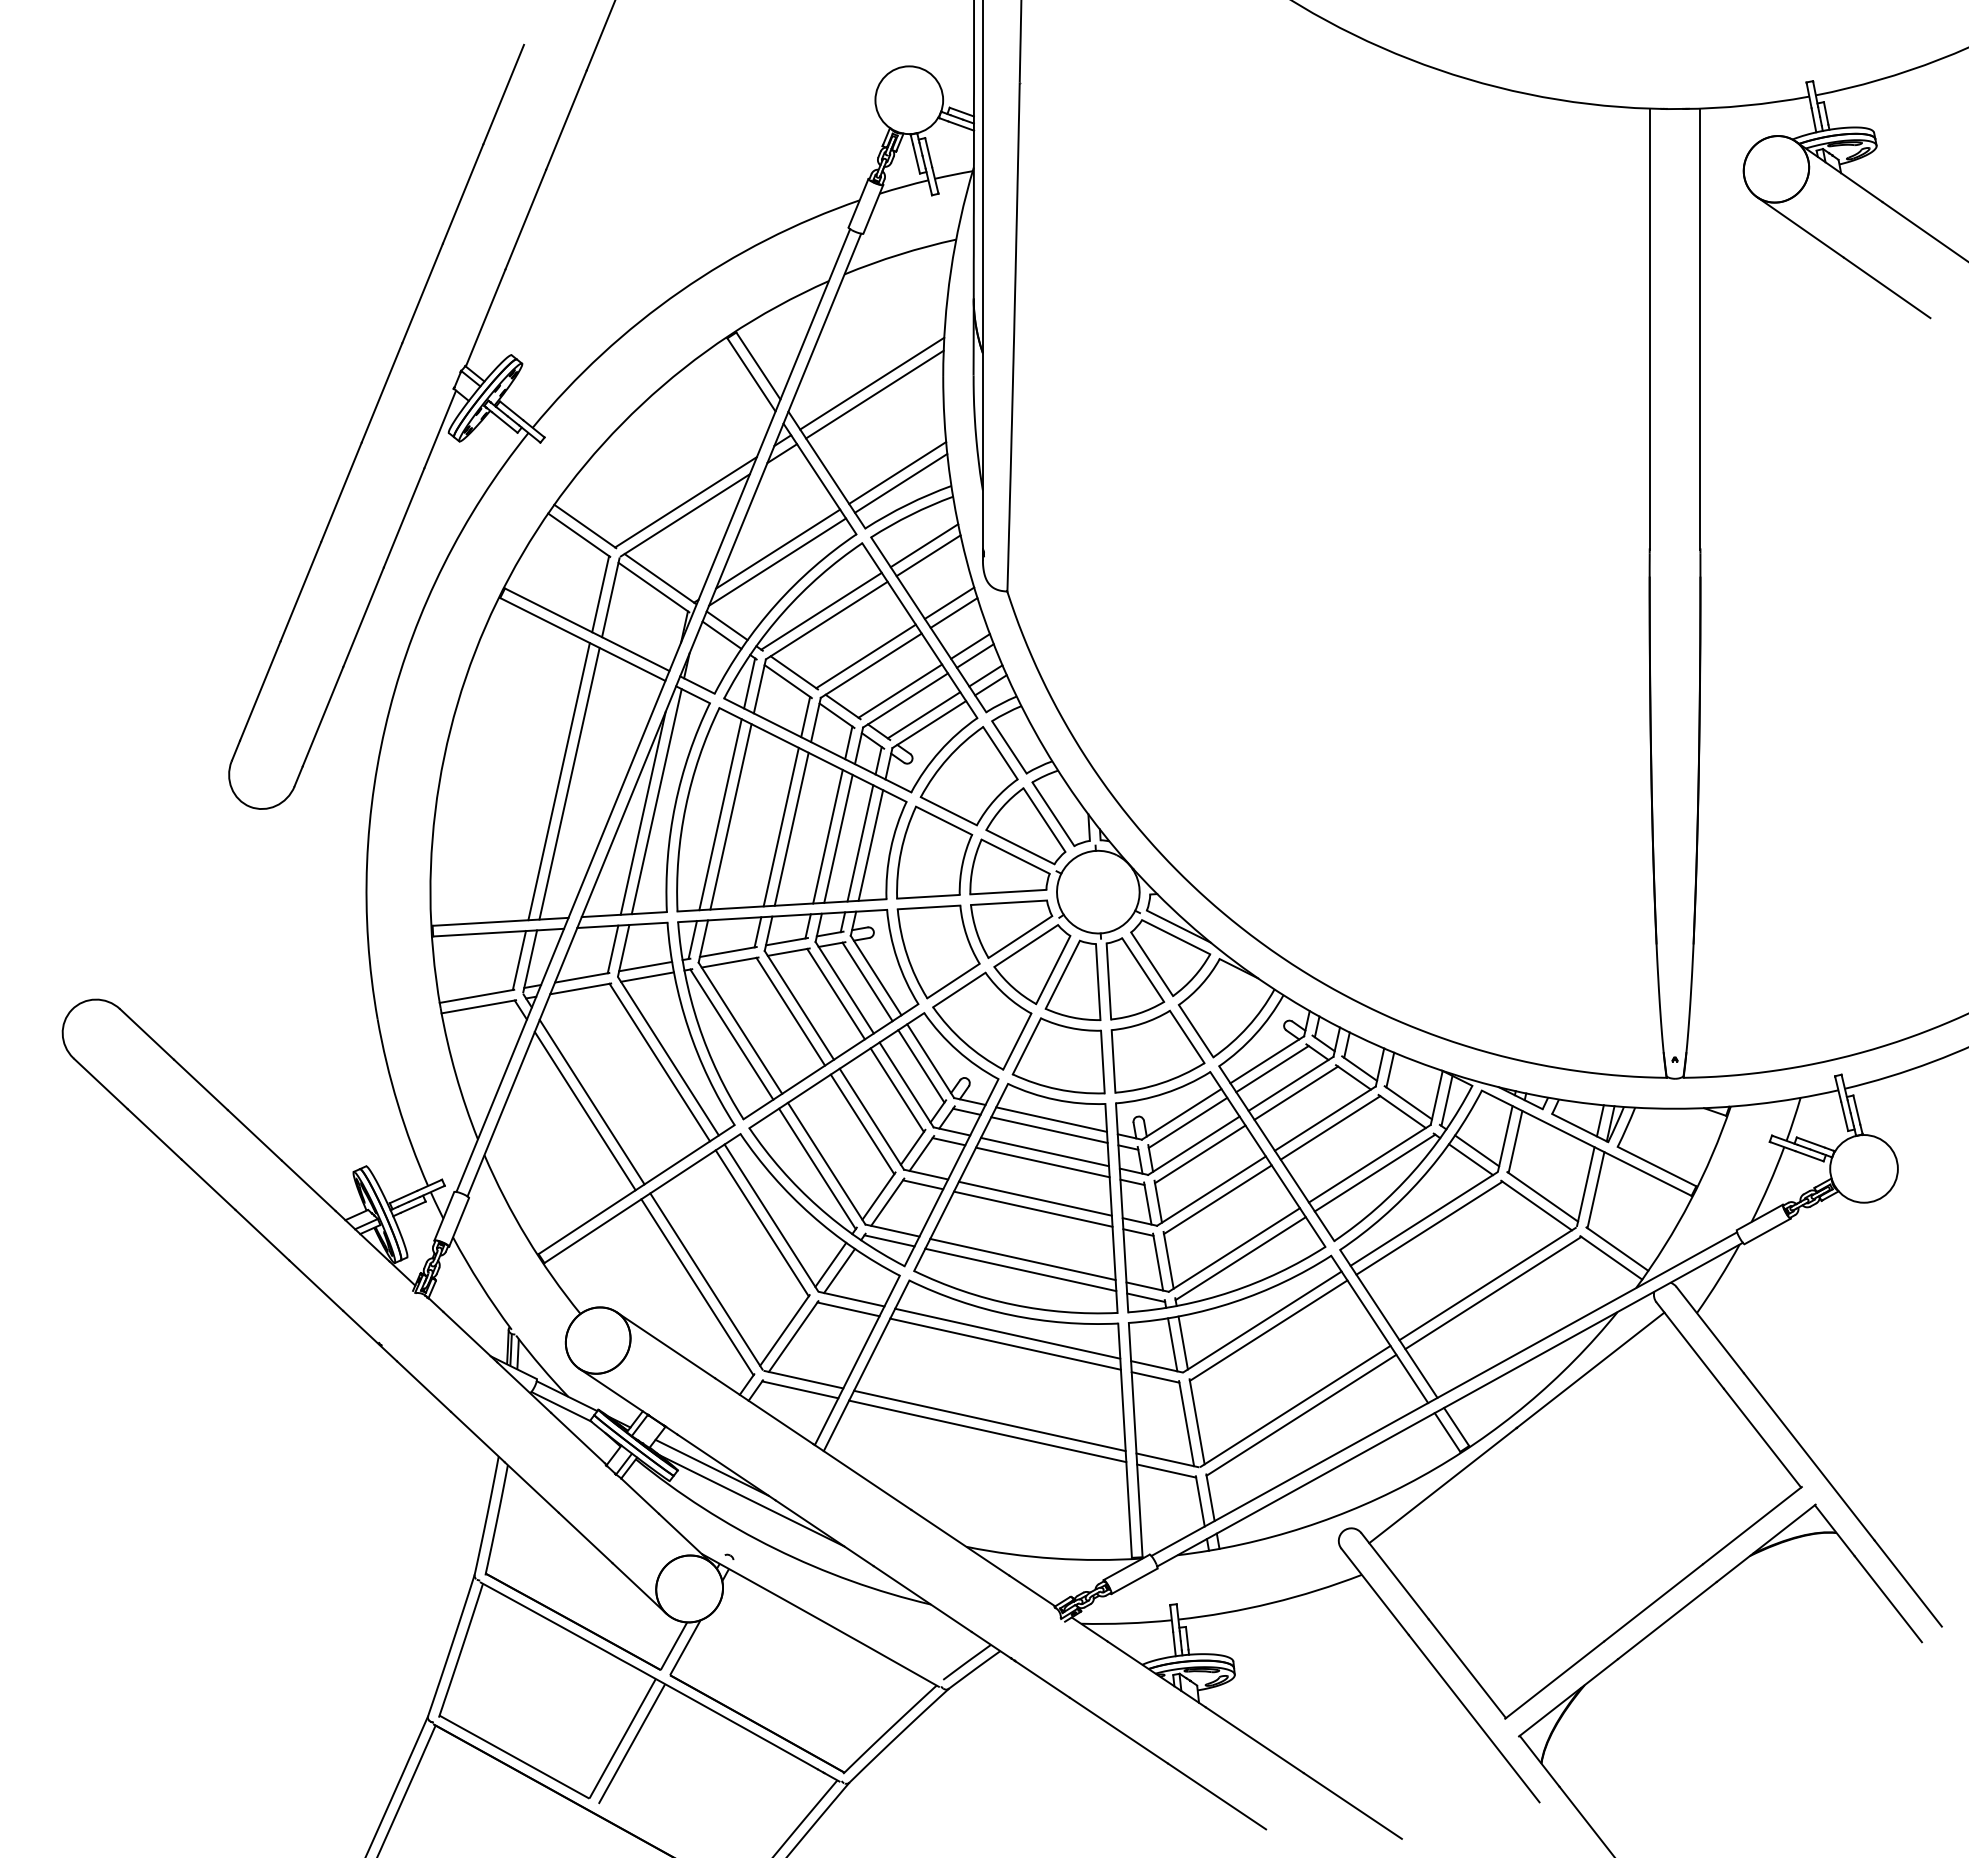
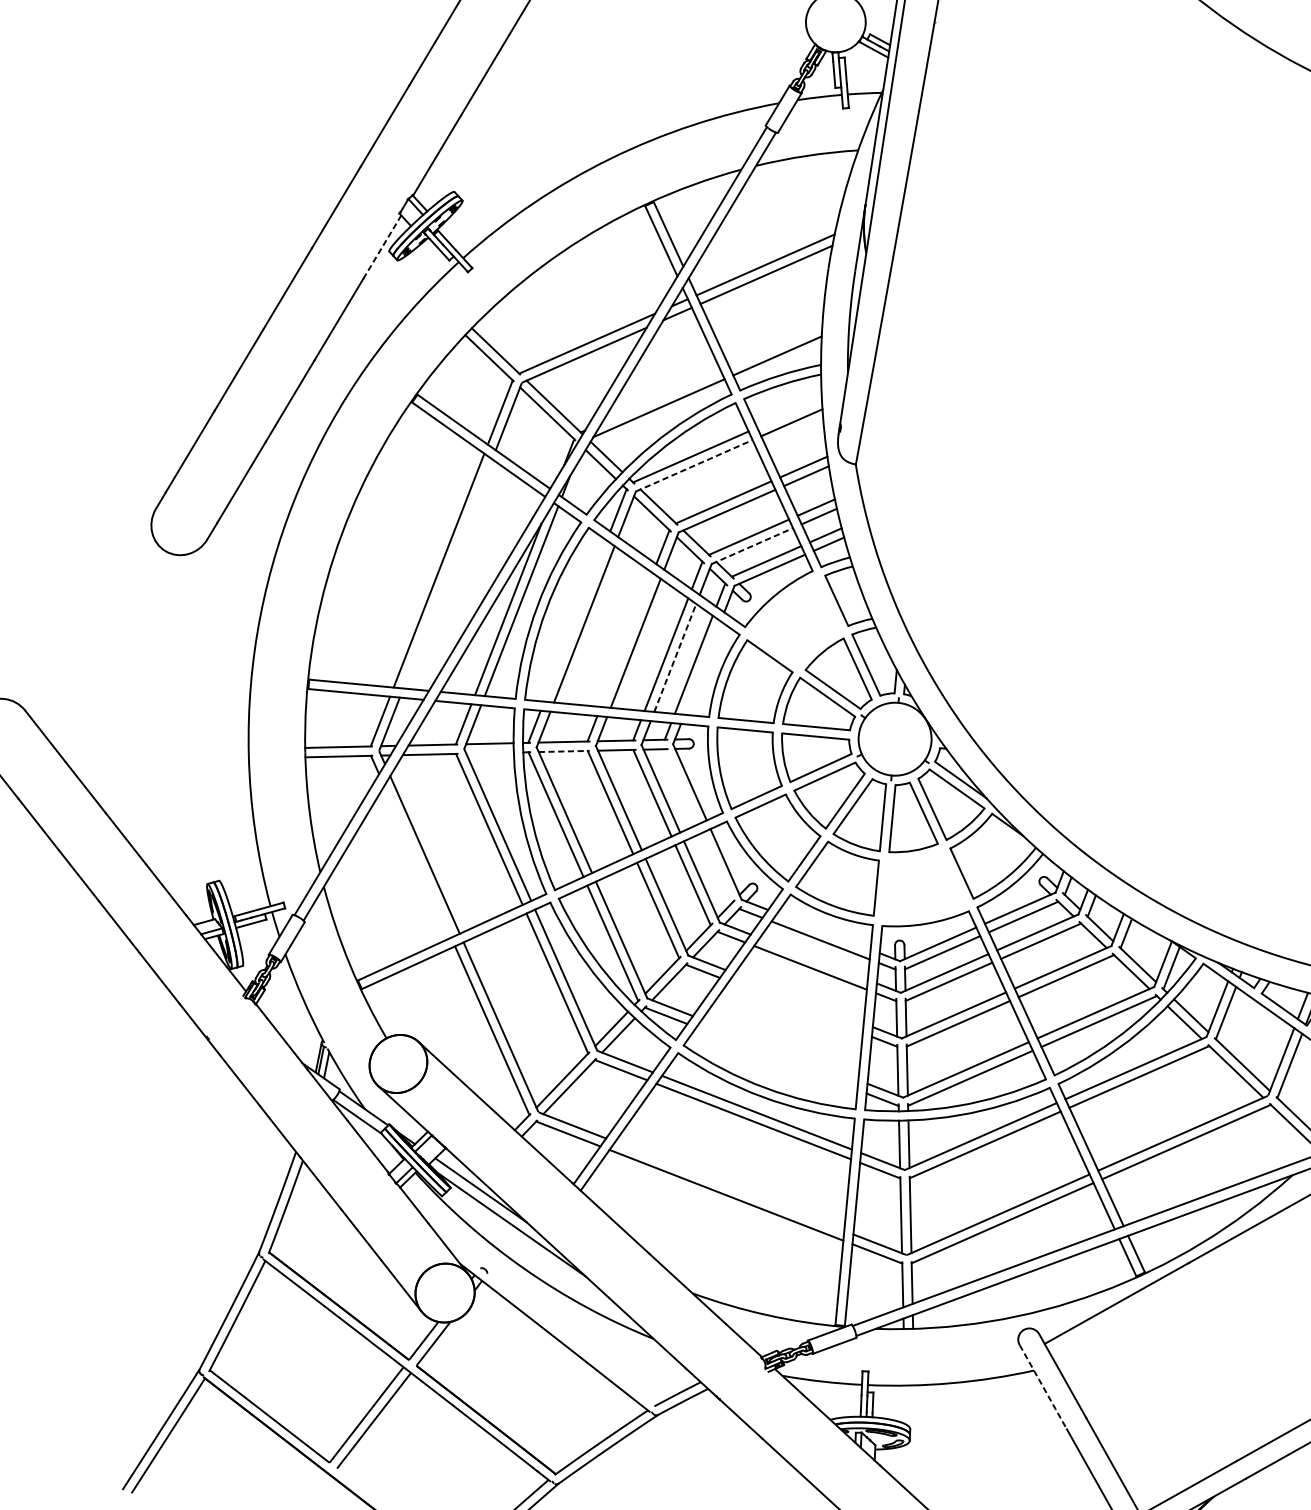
line: (440, 429) -> (382, 247), solid -> dashed
line: (897, 472) -> (775, 345), removed
line: (924, 545) -> (789, 413), removed
line: (778, 548) -> (661, 396), removed
line: (827, 620) -> (694, 465), solid -> dashed
line: (905, 700) -> (752, 546), solid -> dashed
part: (968, 776) -> (797, 620), removed
line: (569, 783) -> (447, 573), removed
line: (720, 814) -> (575, 620), removed
line: (780, 826) -> (626, 639), removed
line: (838, 838) -> (675, 657), solid -> dashed
line: (870, 845) -> (702, 668), removed
line: (730, 962) -> (564, 751), solid -> dashed
line: (646, 976) -> (489, 752), removed
line: (867, 981) -> (681, 786), removed
part: (1157, 1051) -> (925, 886), removed
line: (921, 1066) -> (717, 867), removed
line: (584, 1110) -> (417, 861), removed
line: (1051, 1119) -> (823, 931), removed
line: (1044, 1151) -> (813, 958), removed
line: (1034, 1198) -> (798, 998), removed
line: (1032, 1208) -> (795, 1006), removed
line: (1022, 1259) -> (779, 1049), removed
line: (1020, 1269) -> (776, 1058), removed
line: (989, 1420) -> (729, 1186), removed
line: (1375, 1591) -> (1043, 1386), solid -> dashed

